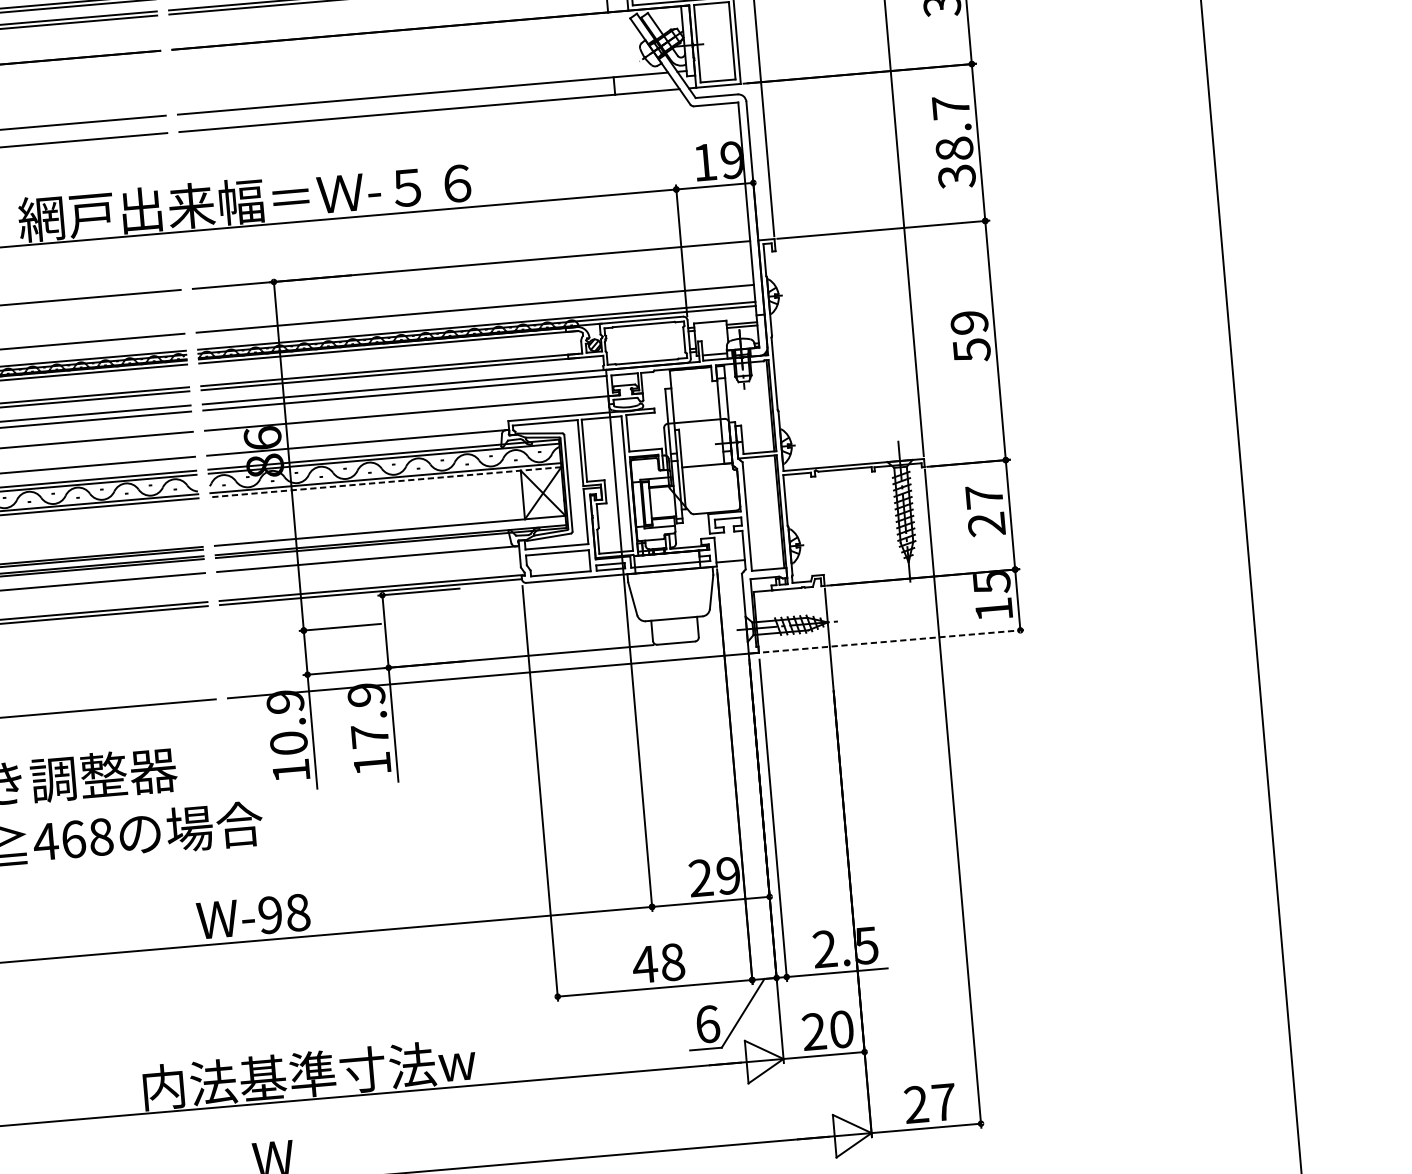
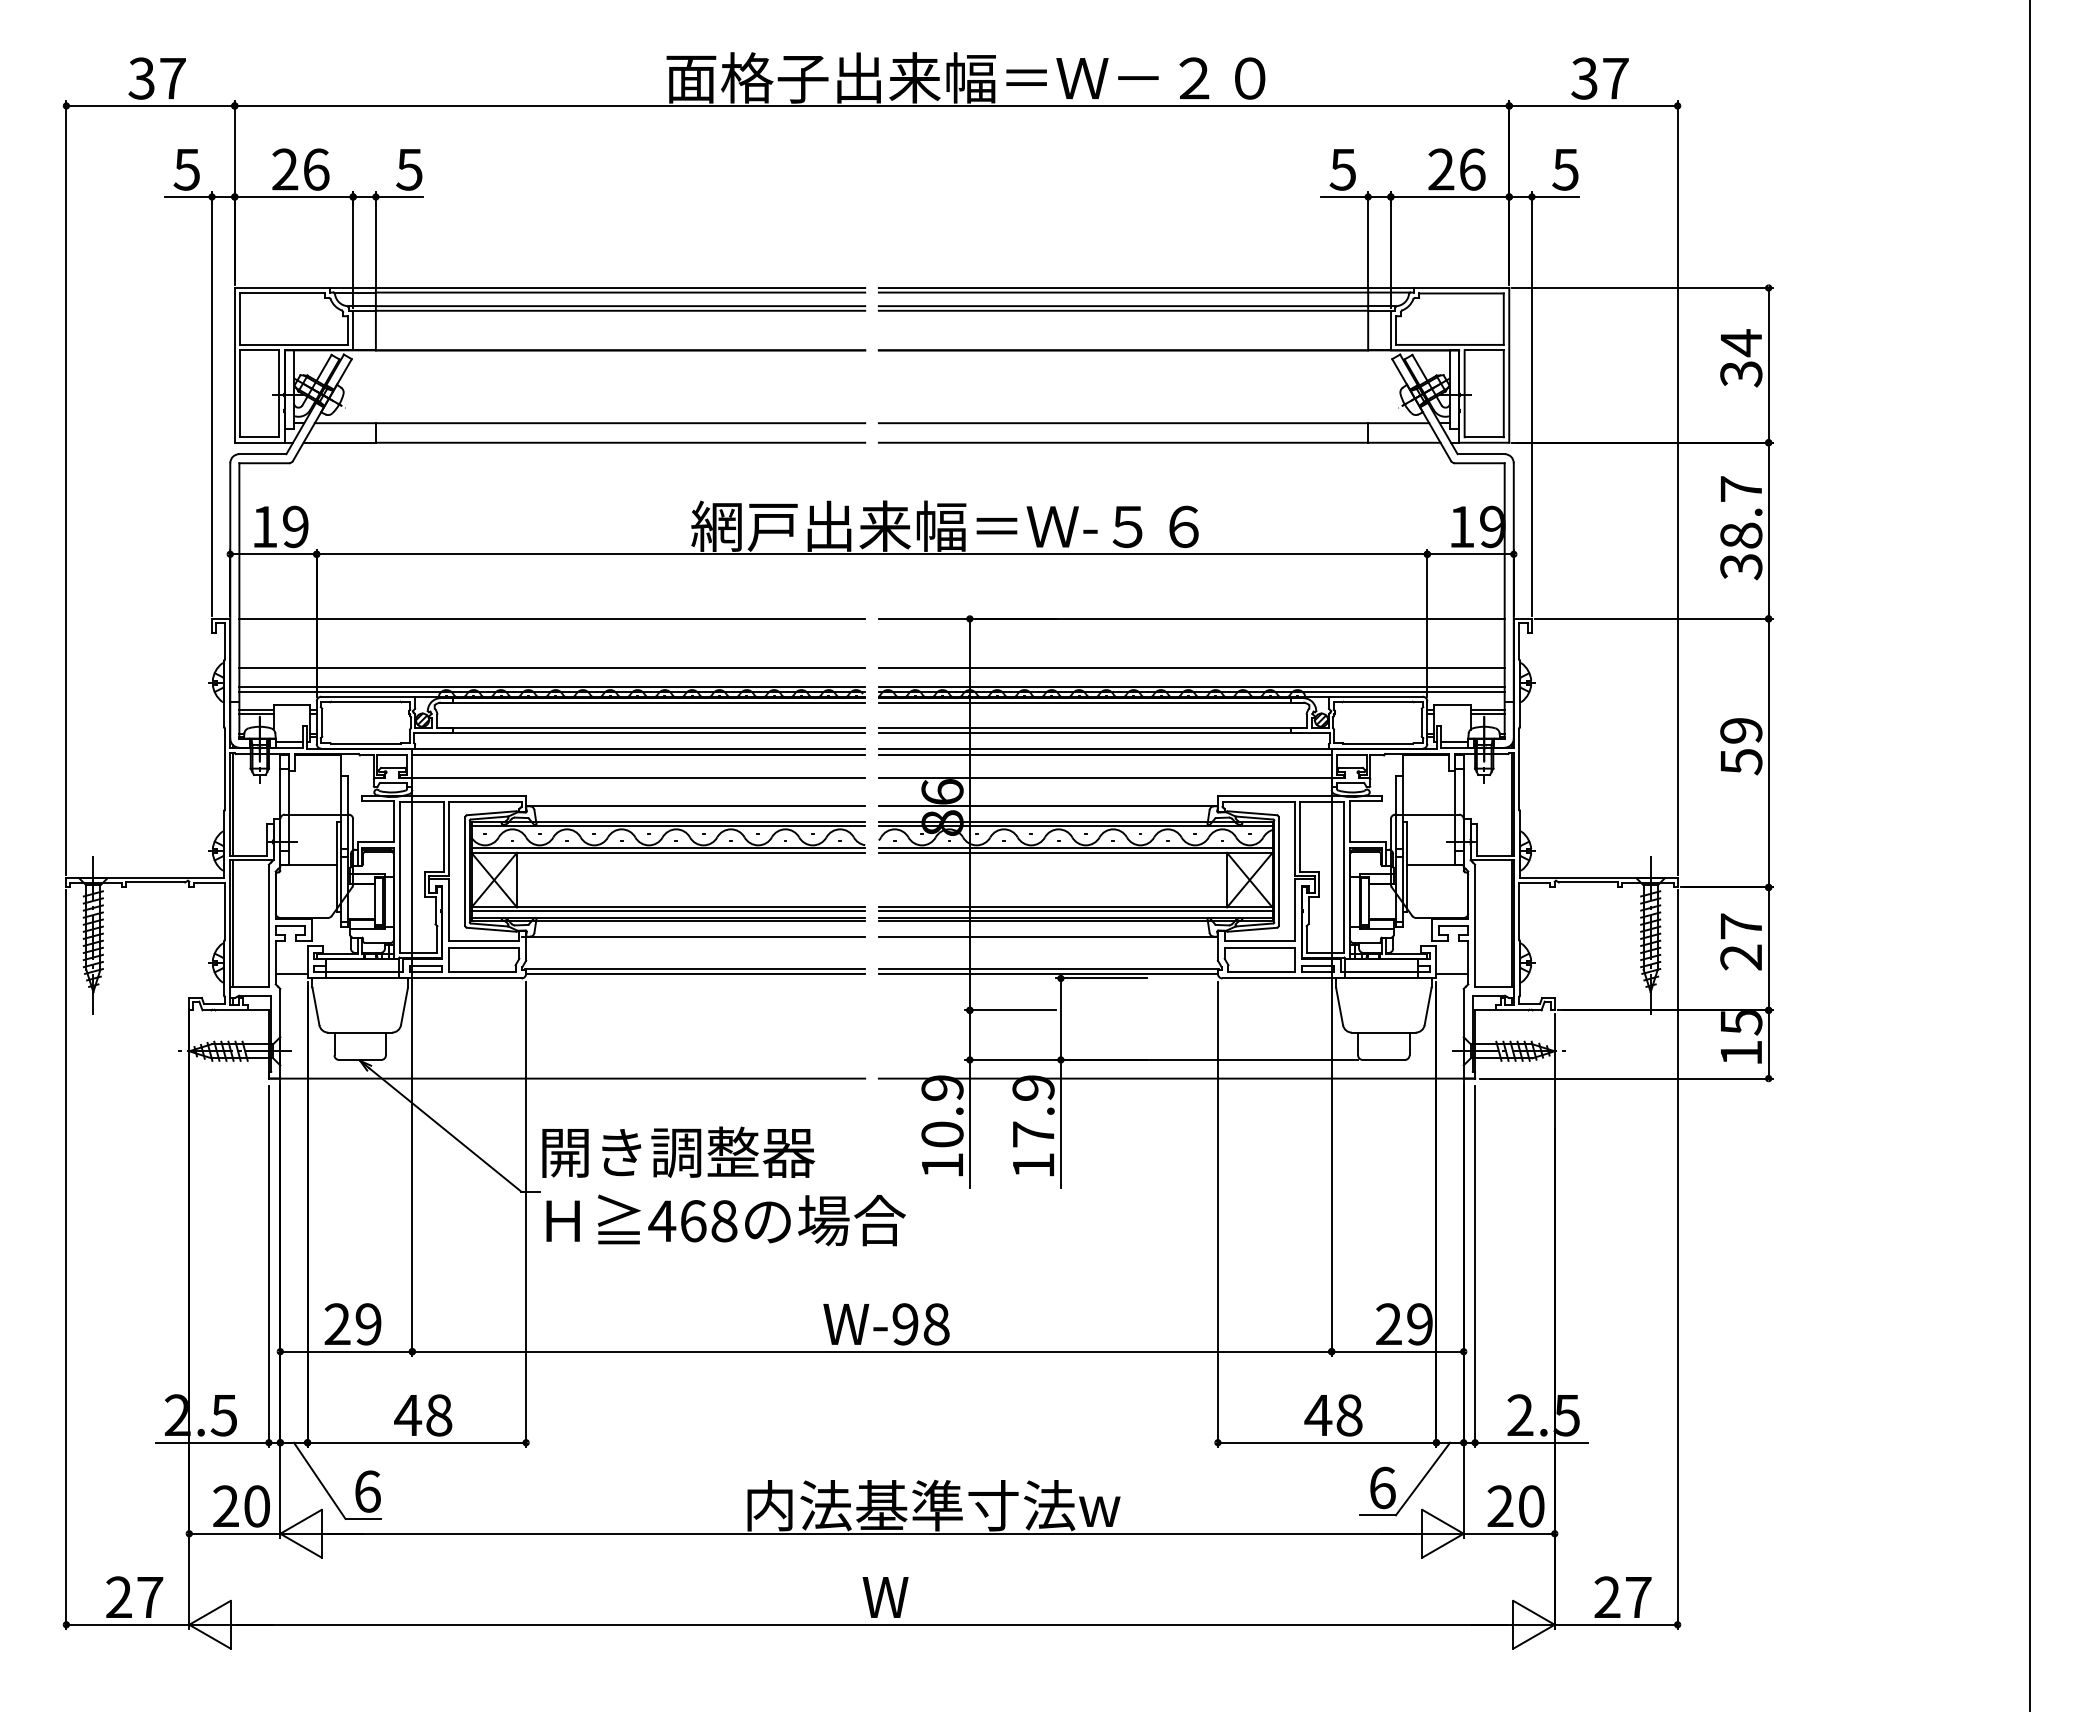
line: (385, 481) -> (1075, 852), dashed -> solid
line: (390, 533) -> (1075, 910), added
line: (893, 641) -> (1626, 1078), dashed -> solid

